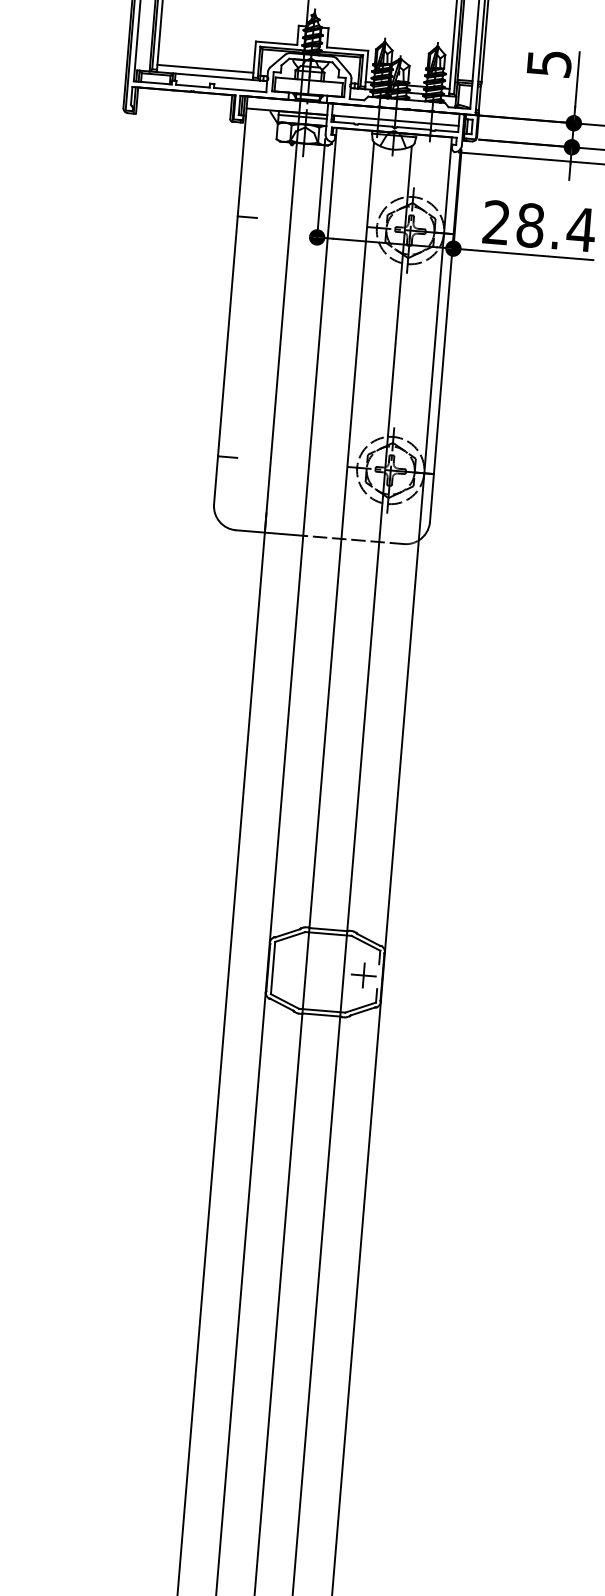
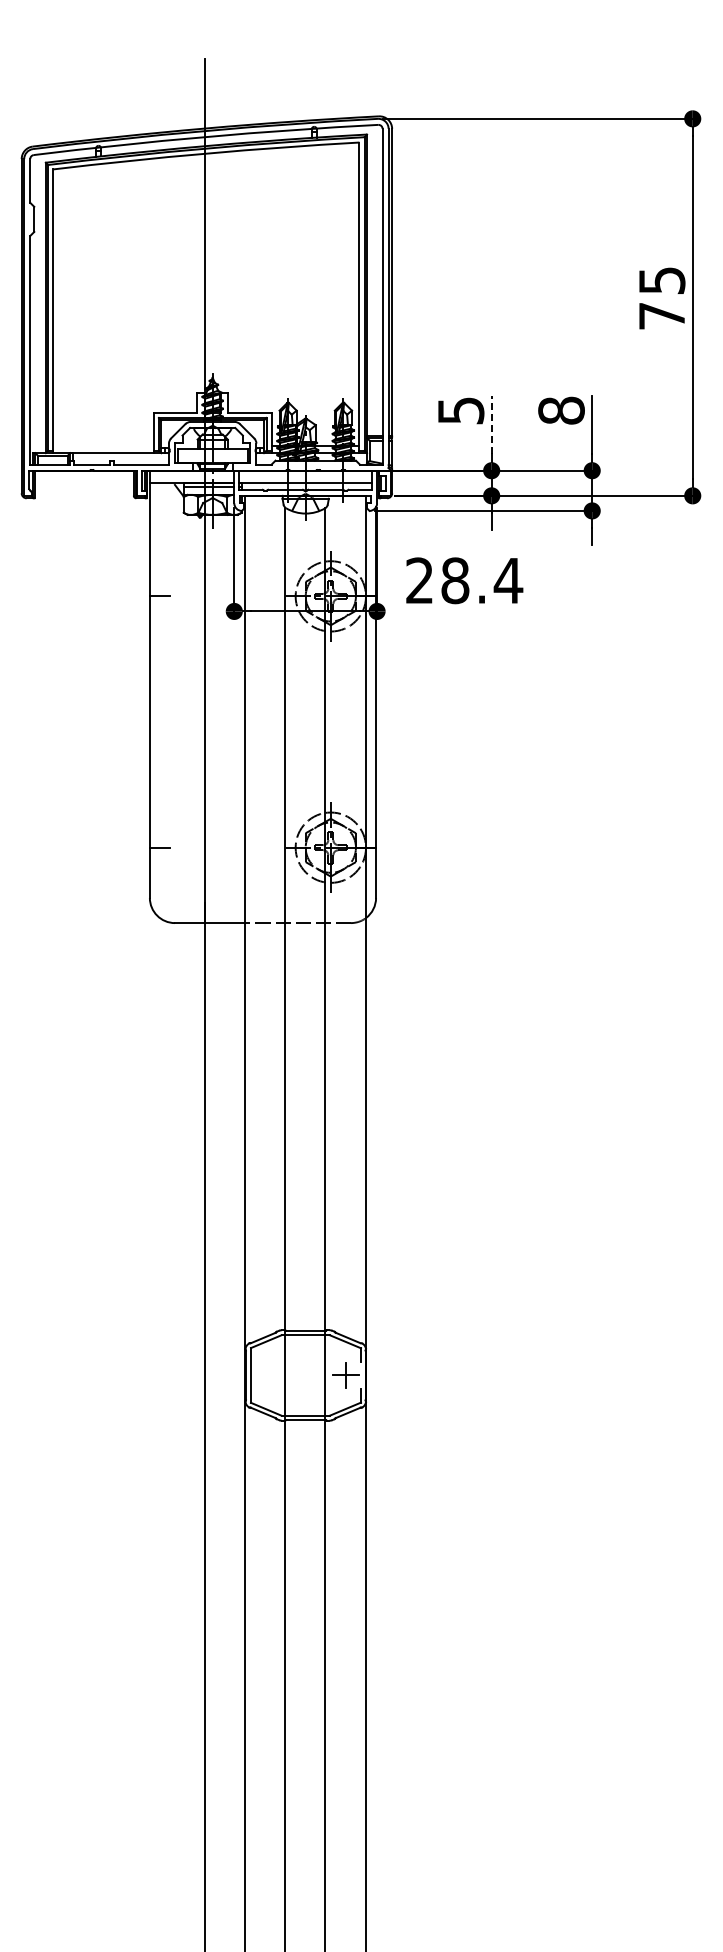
line: (205, 68) -> (103, 445), removed
line: (577, 79) -> (491, 424), solid -> dashed
line: (523, 254) -> (450, 611), removed

